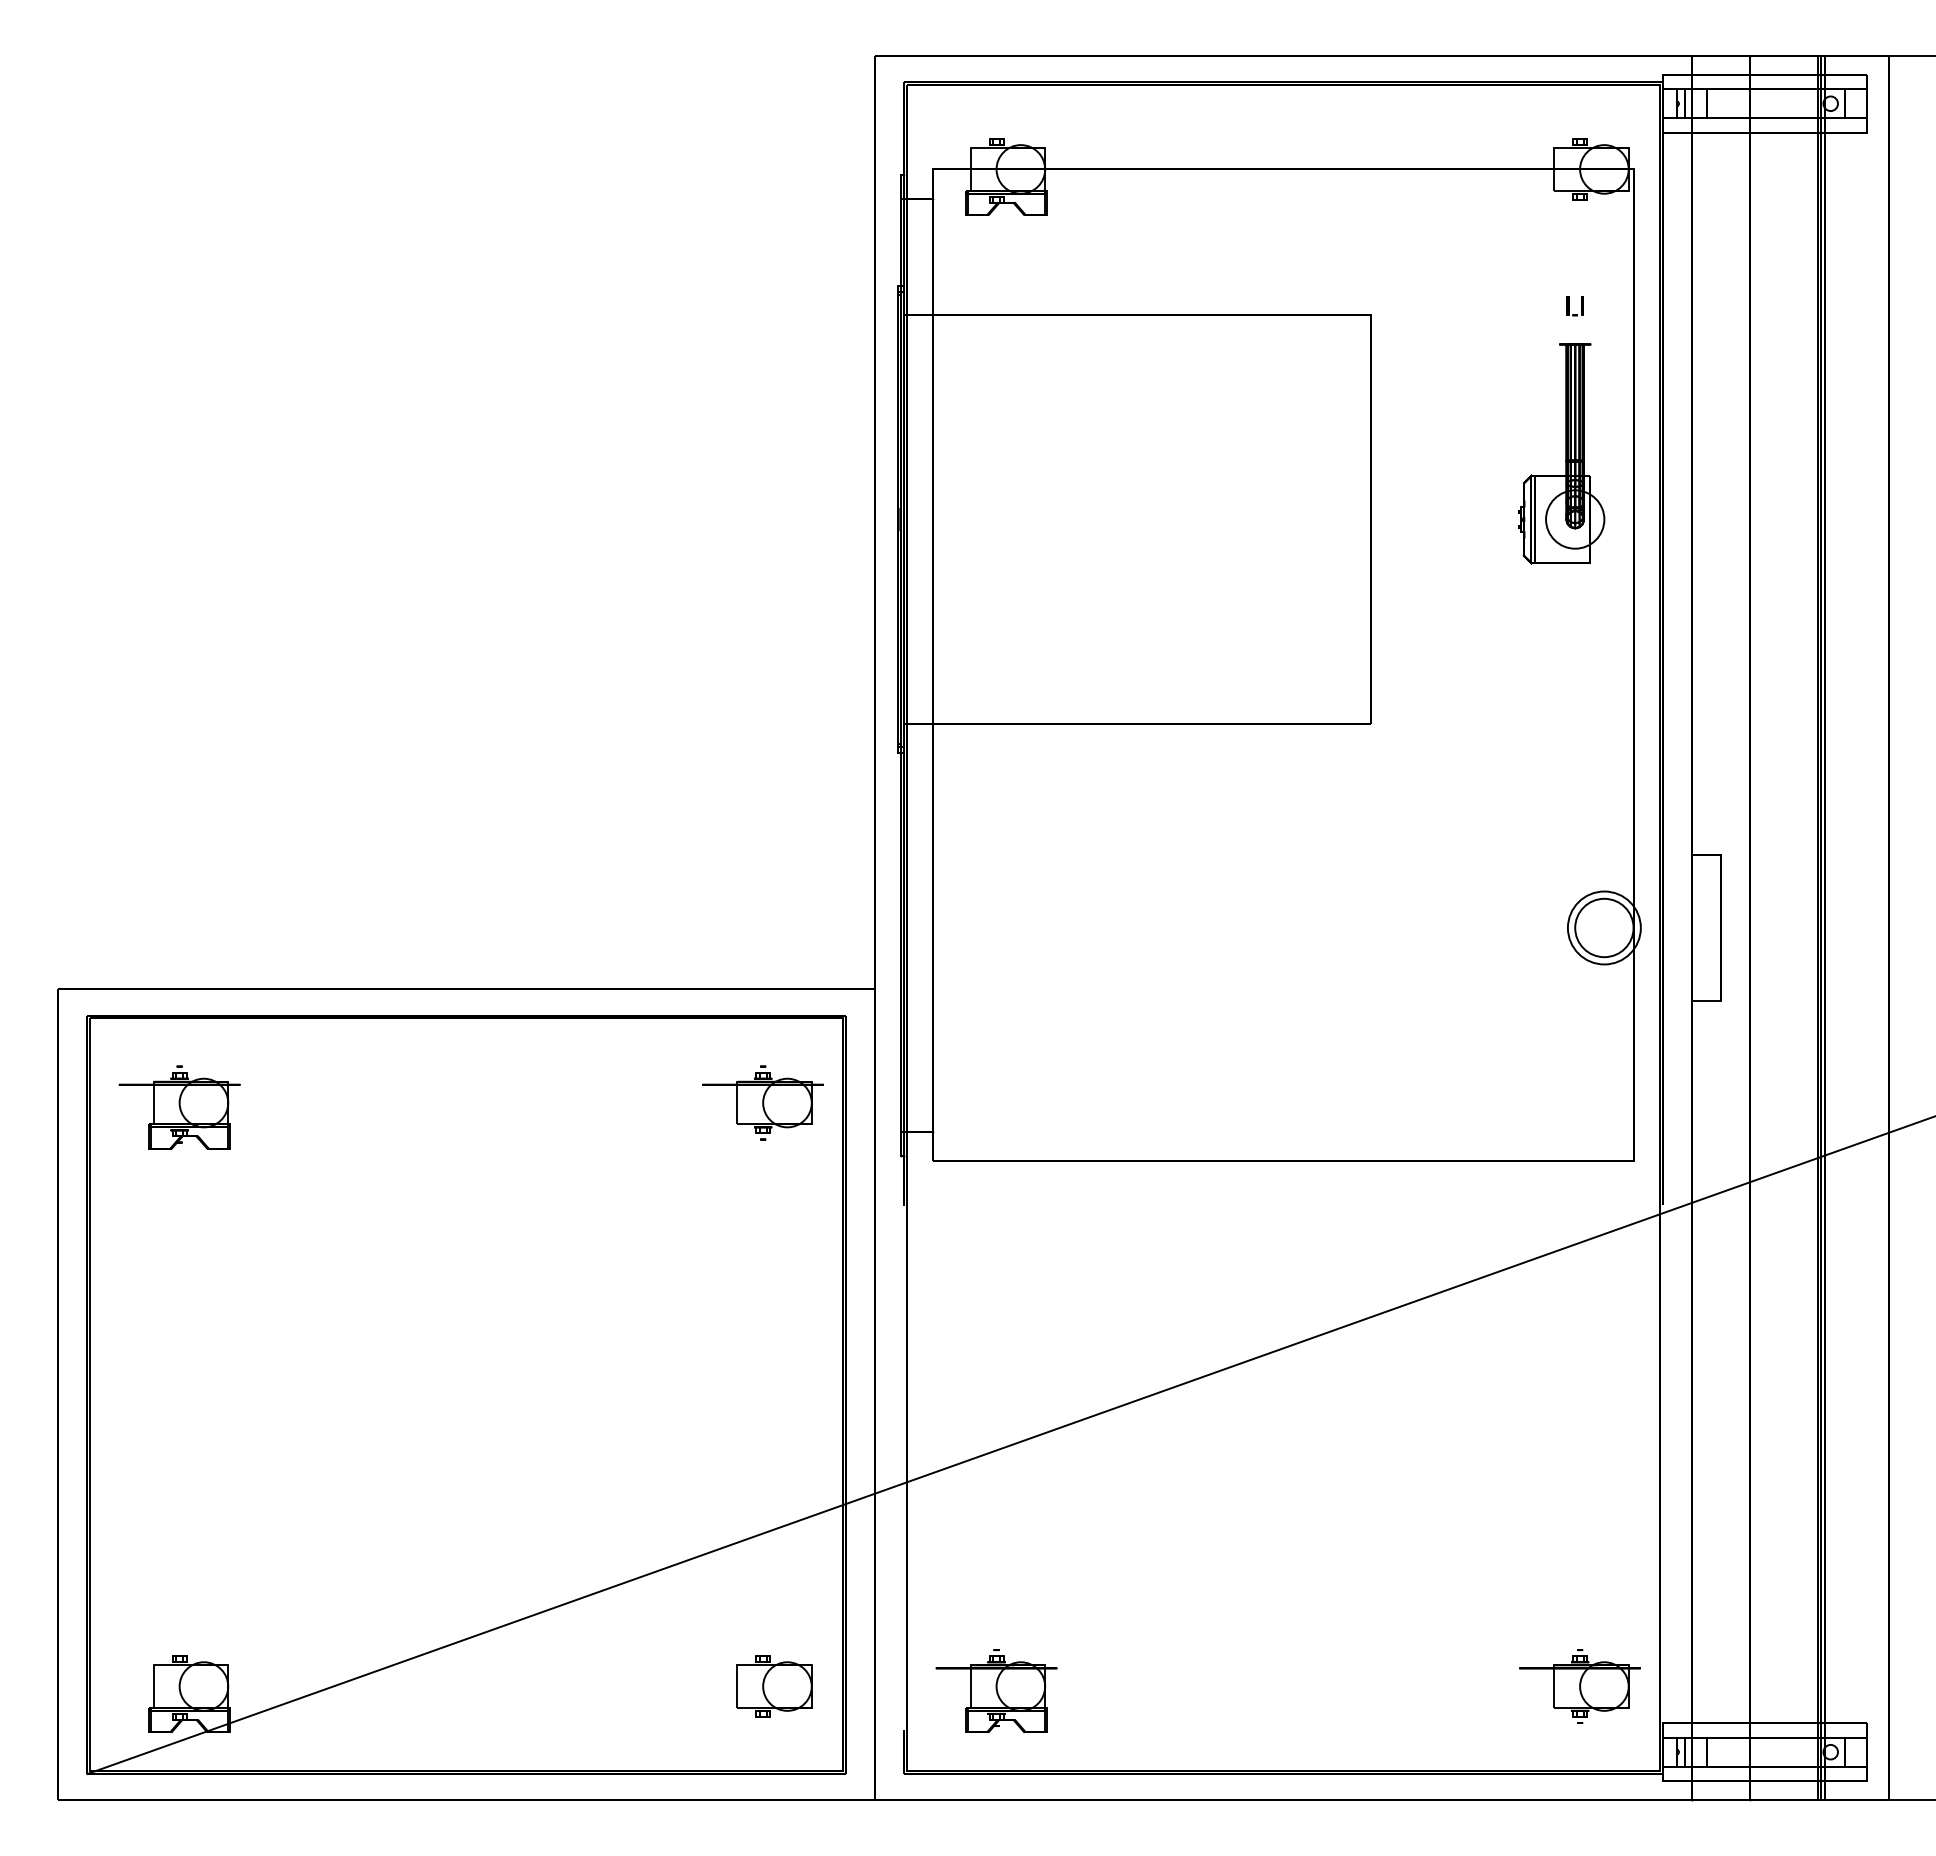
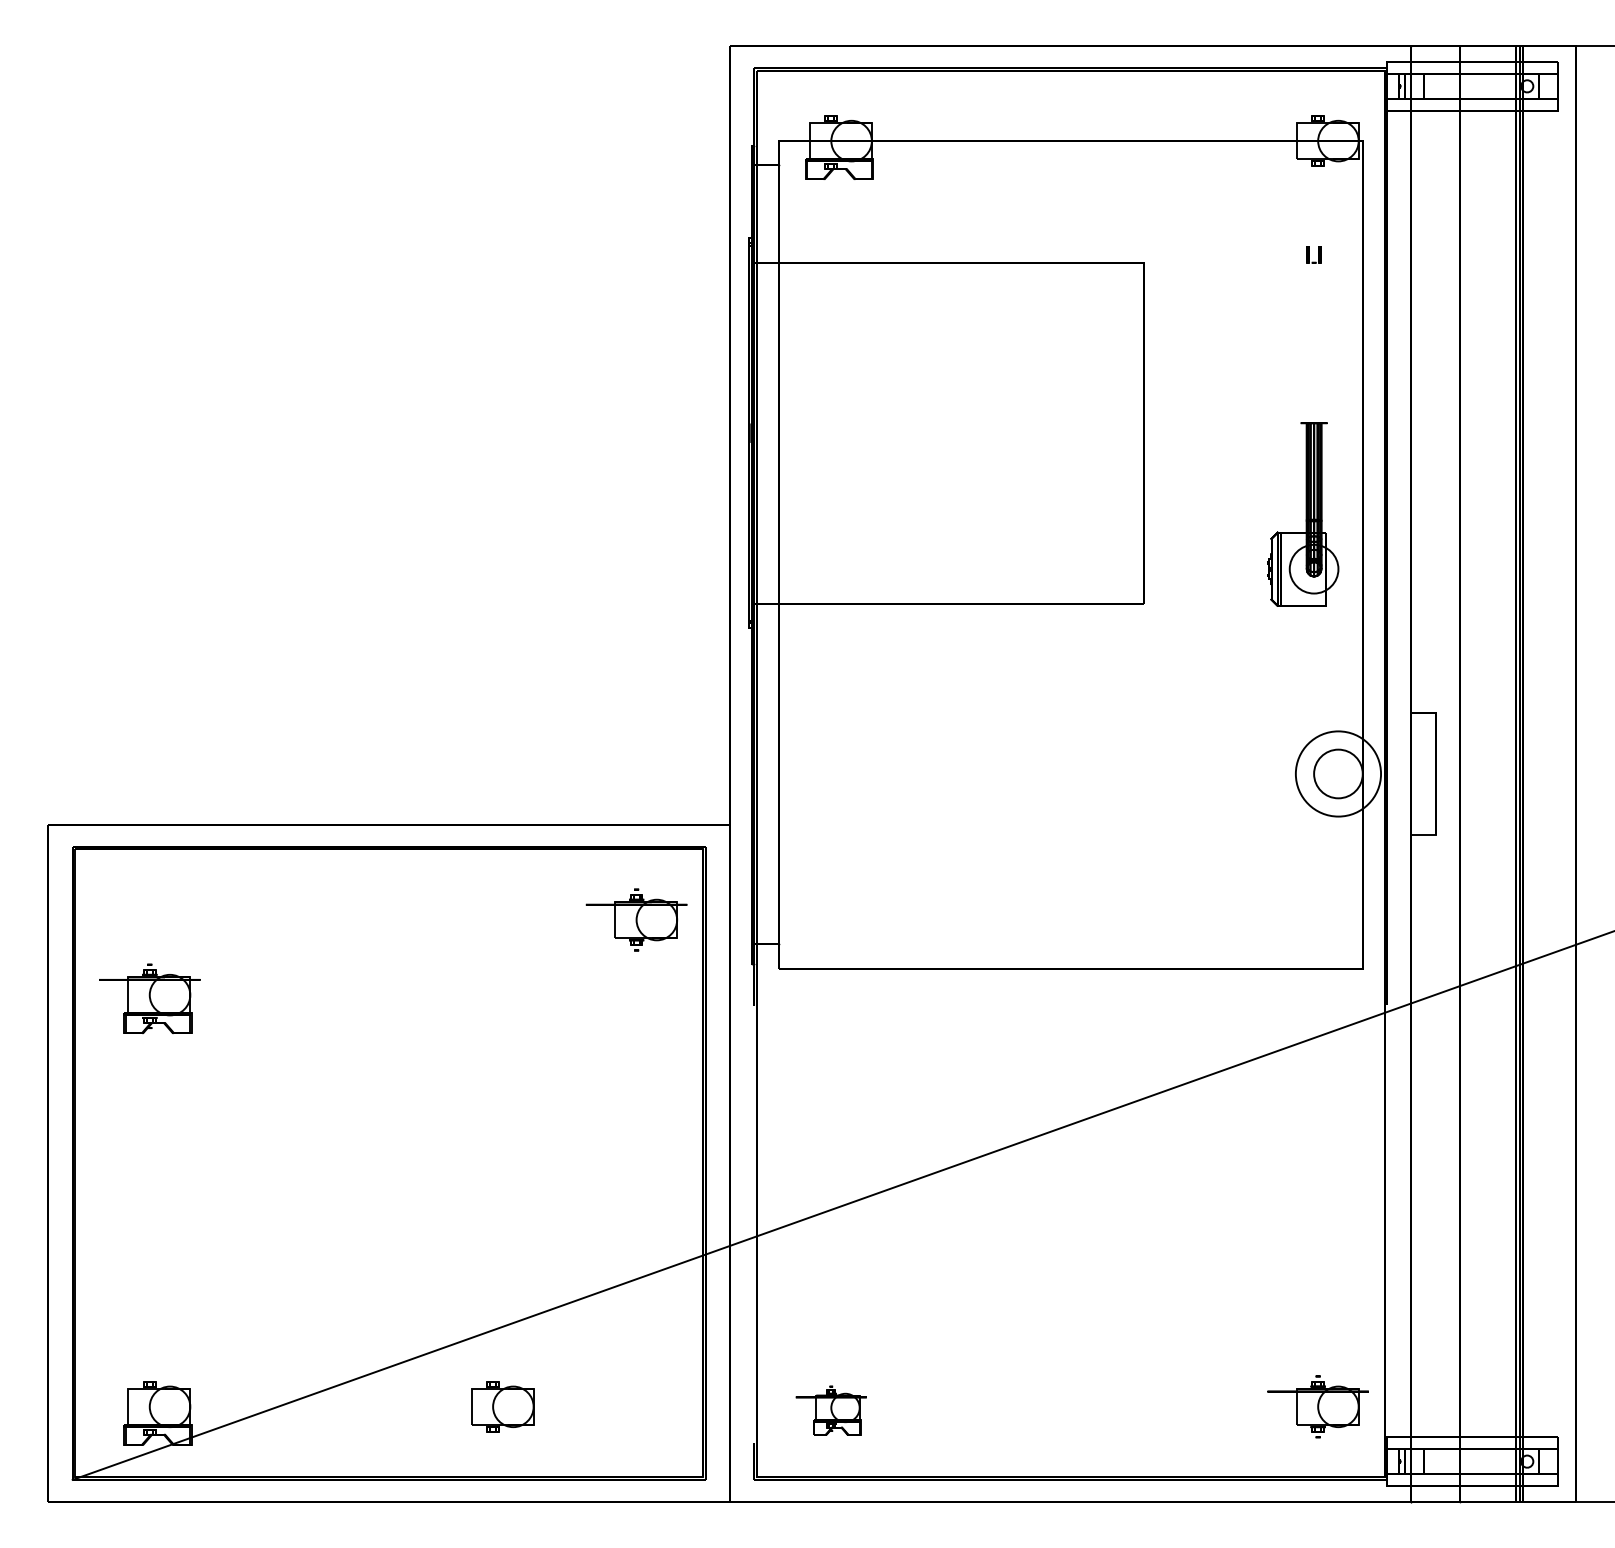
part: (1561, 453) -> (1302, 514), moved
circle: (1603, 927) -> (1337, 773), size x1.4
part: (179, 1107) -> (149, 998), moved
part: (774, 1686) -> (502, 1406), moved
part: (996, 1690) -> (831, 1410), size x0.7

